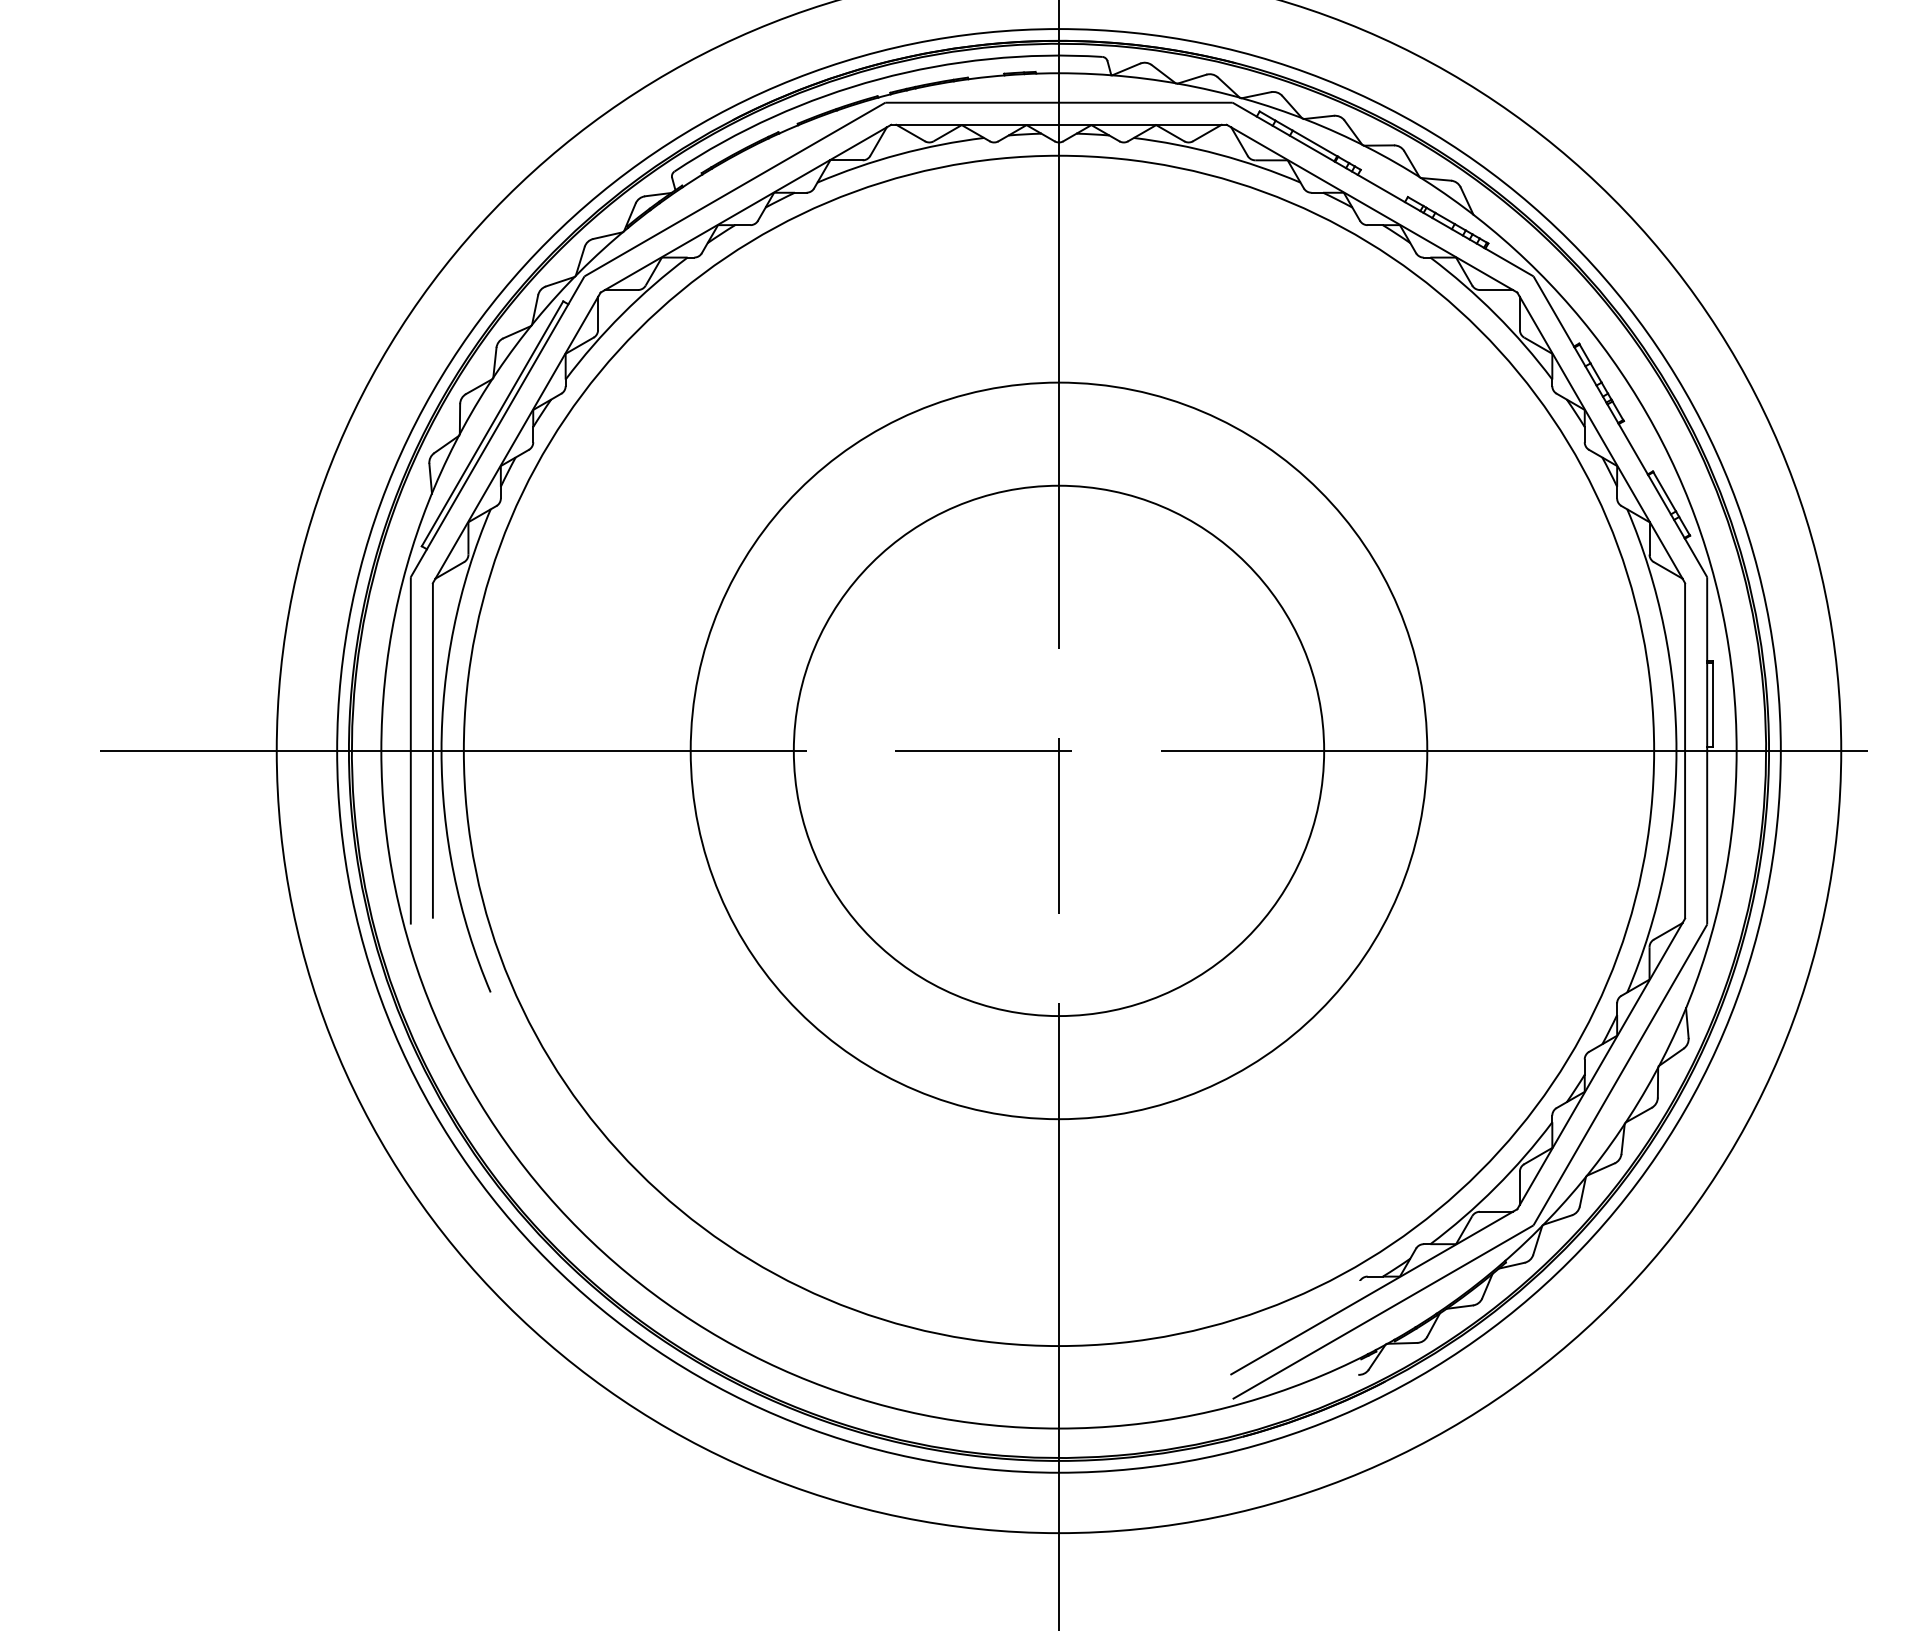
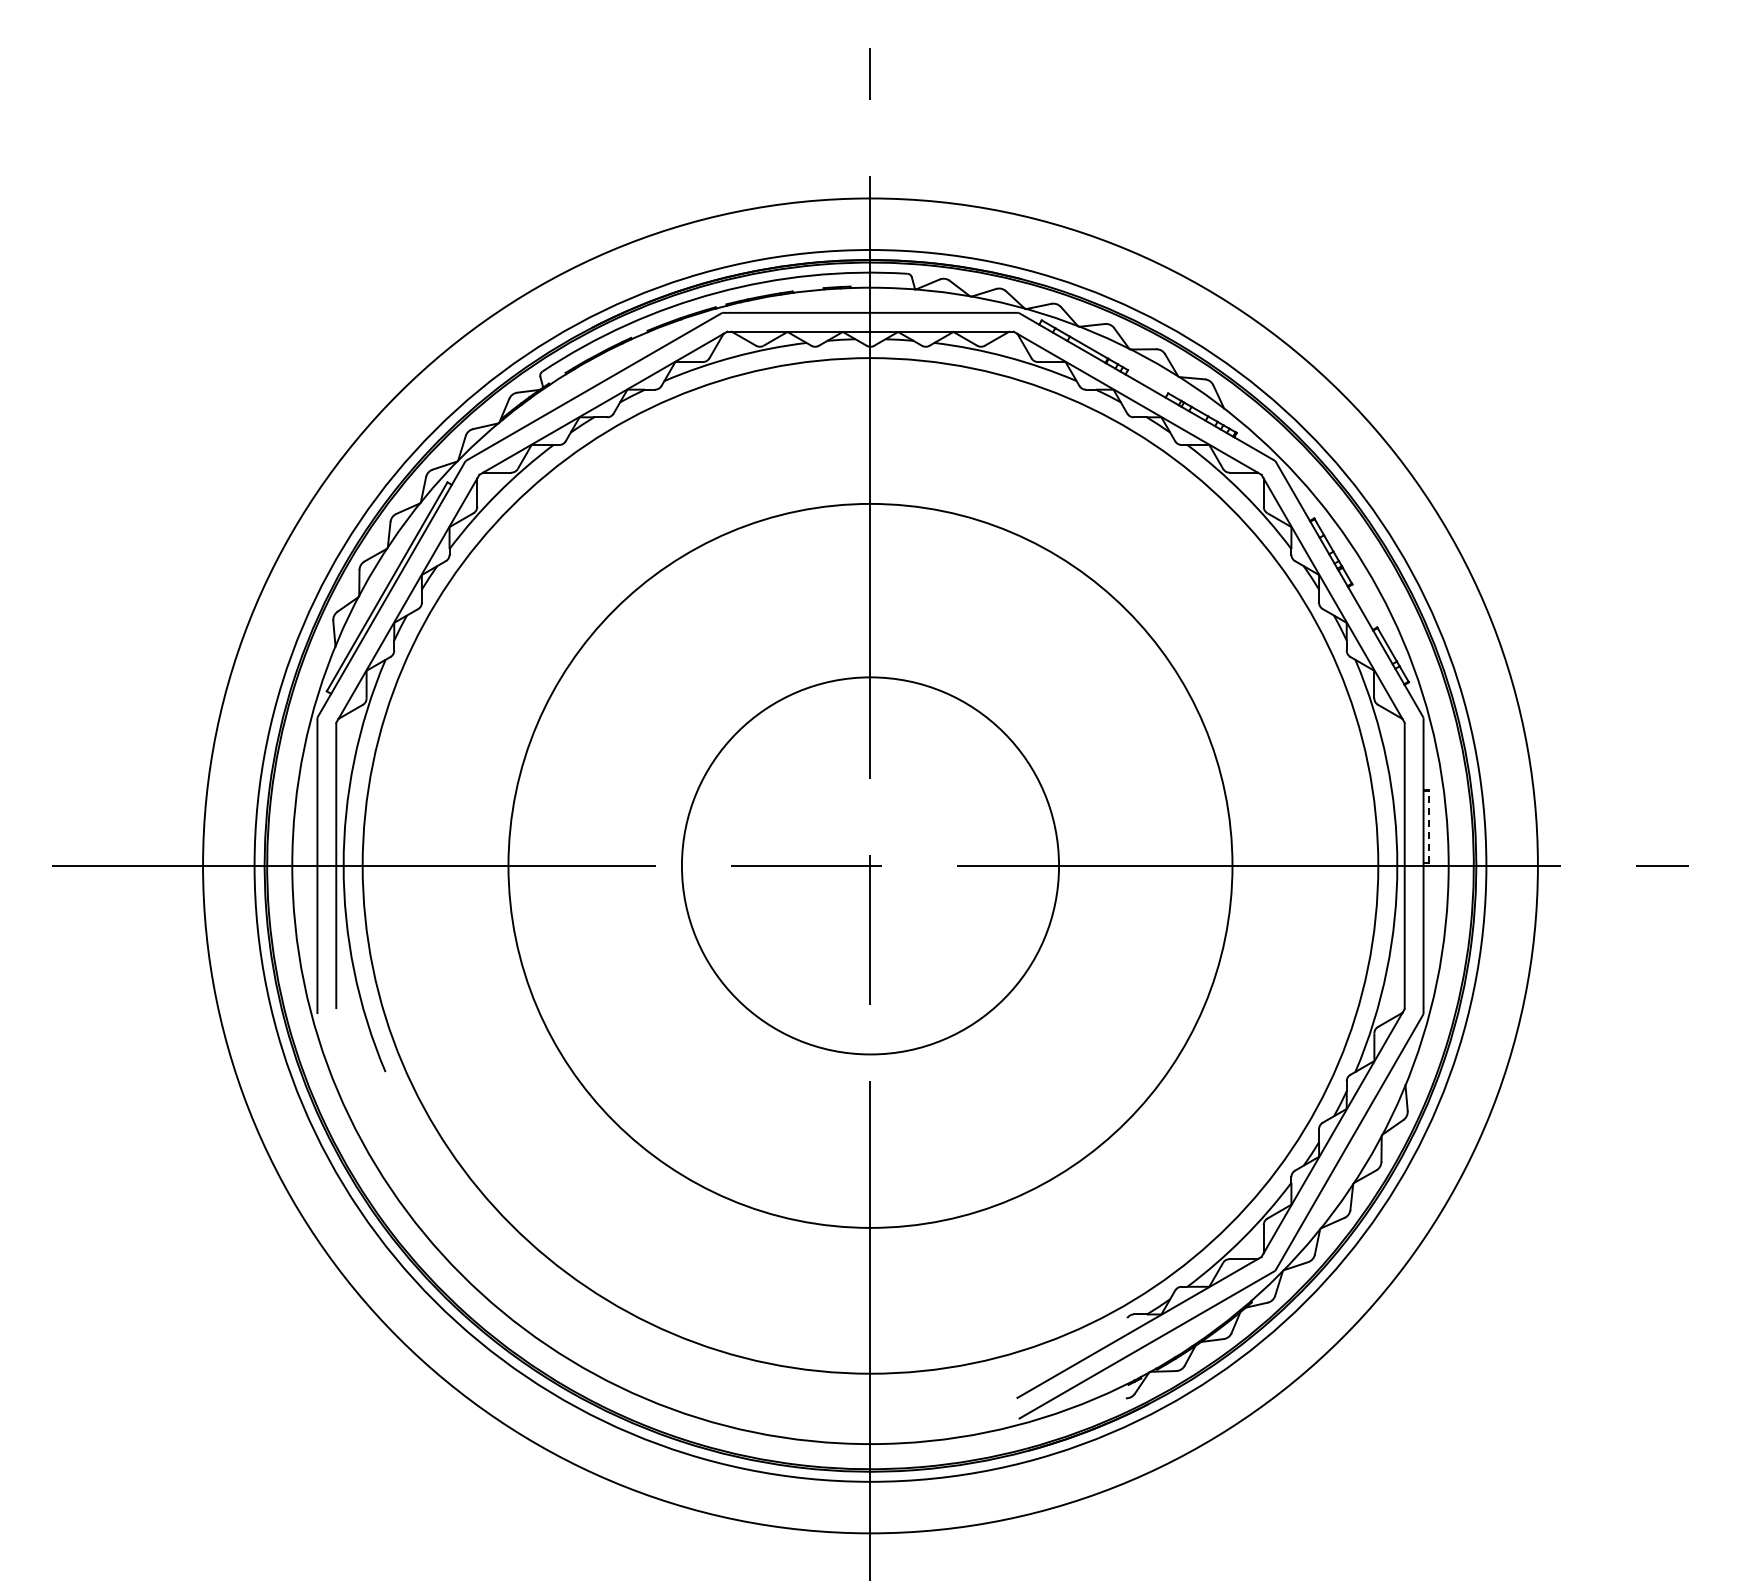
line: (1712, 704) -> (1428, 826), solid -> dashed
circle: (1059, 750) -> (870, 865), size x0.6
circle: (1059, 750) -> (870, 865), size x1.6

